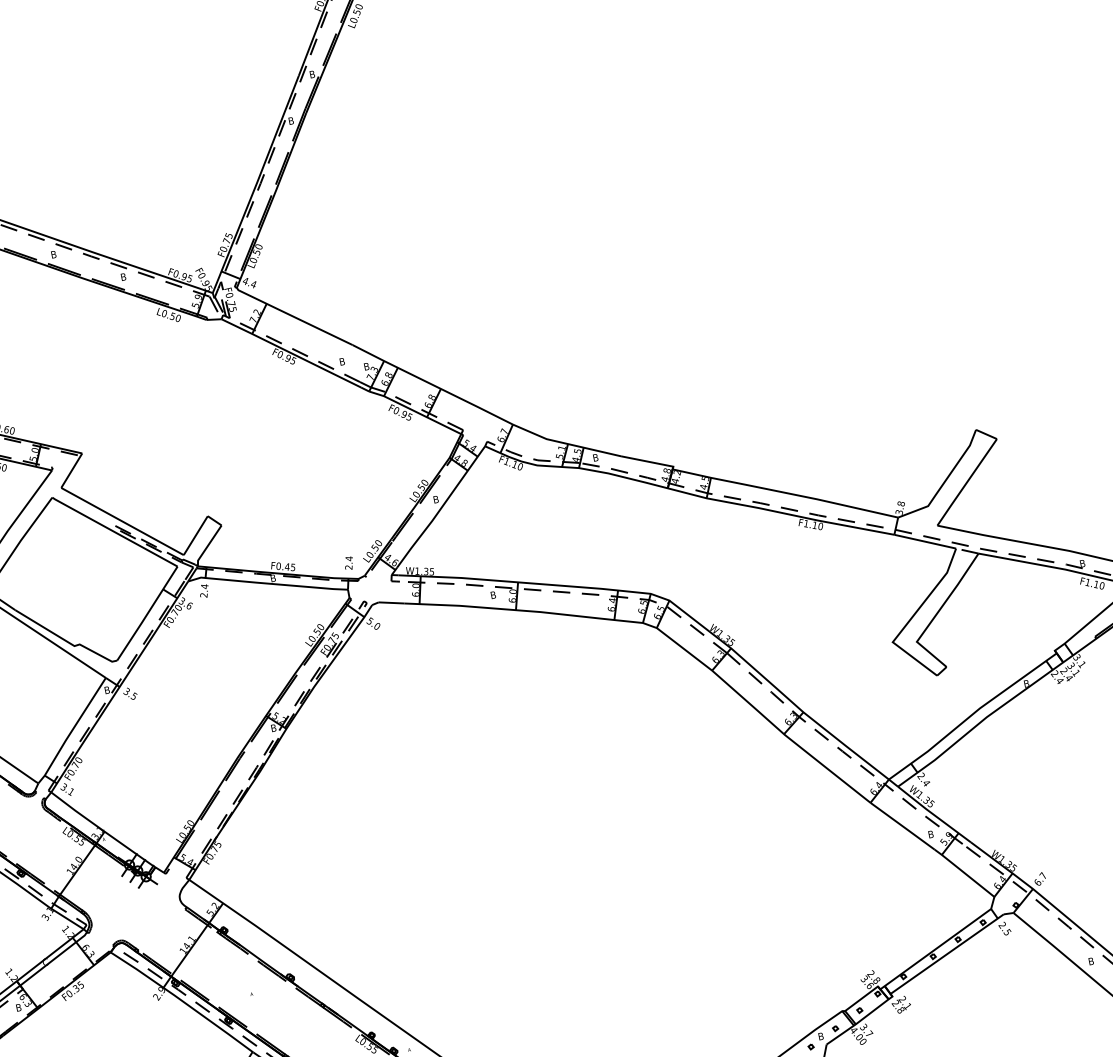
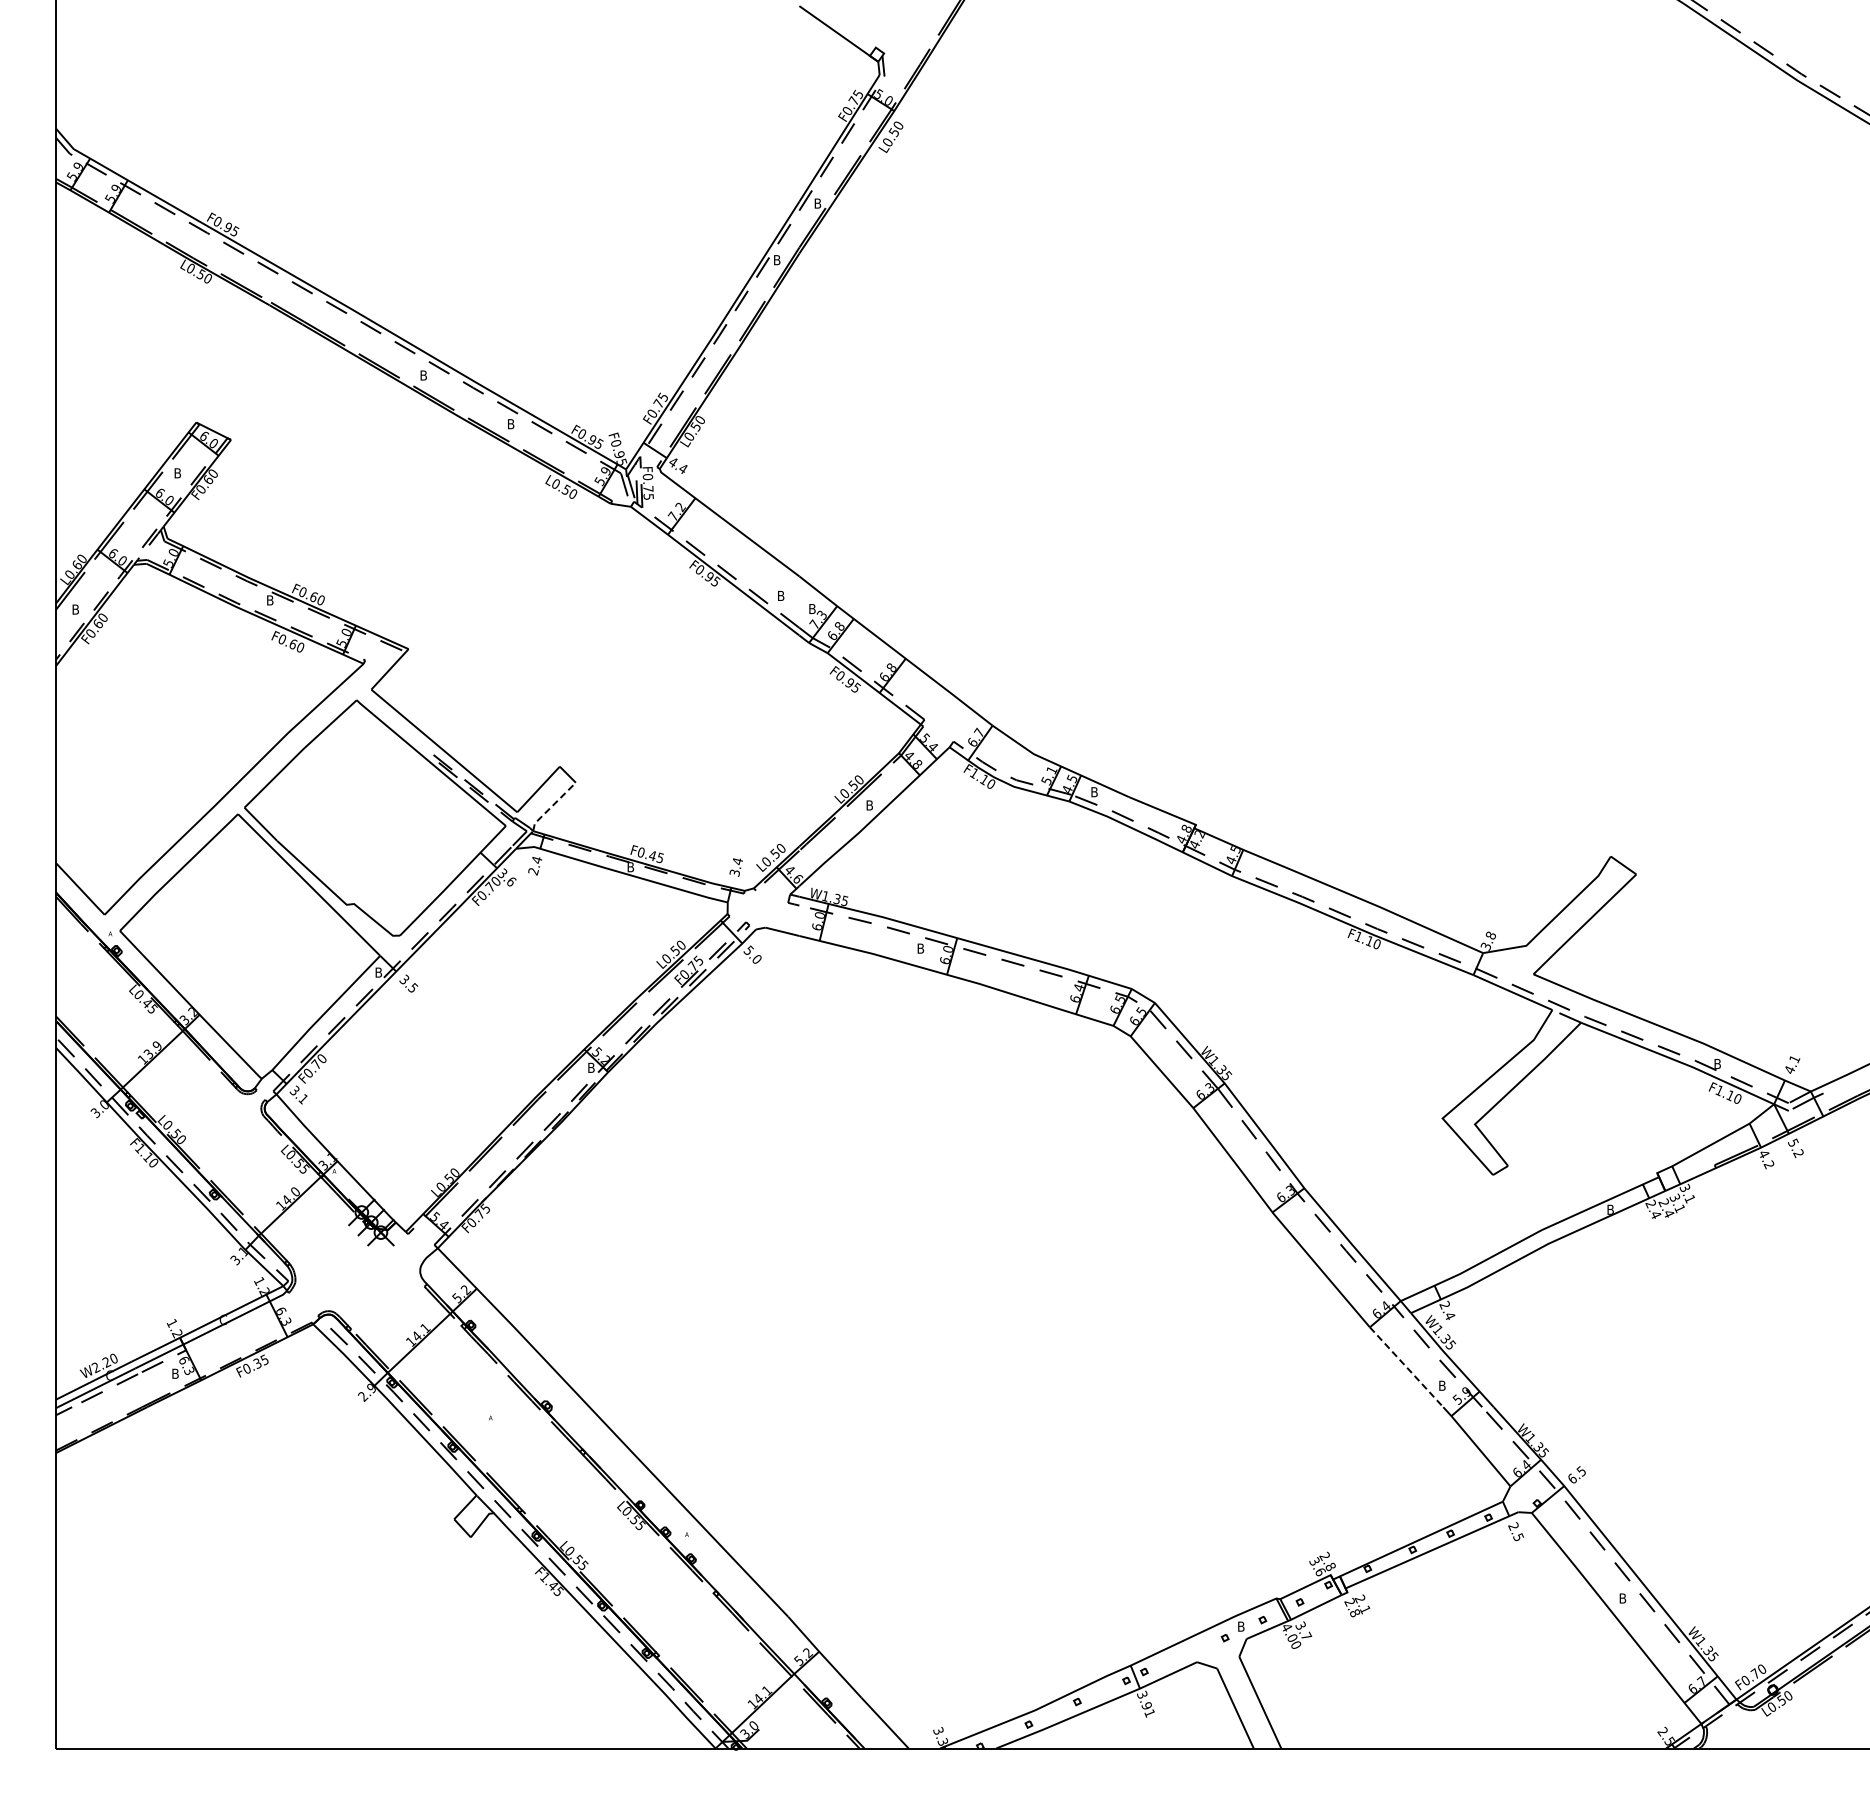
line: (208, 545) -> (552, 805), solid -> dashed
text: (349, 567) -> (735, 872), 2.4 -> 3.4
line: (903, 826) -> (1407, 1367), solid -> dashed
text: (1042, 875) -> (1580, 1470), 6.7 -> 6.5

